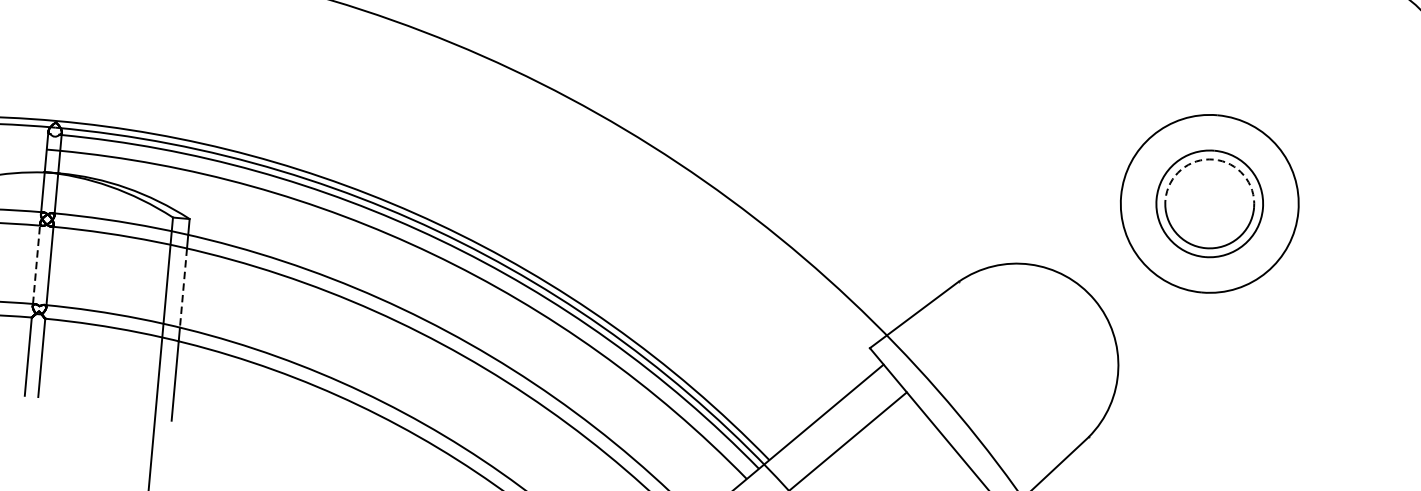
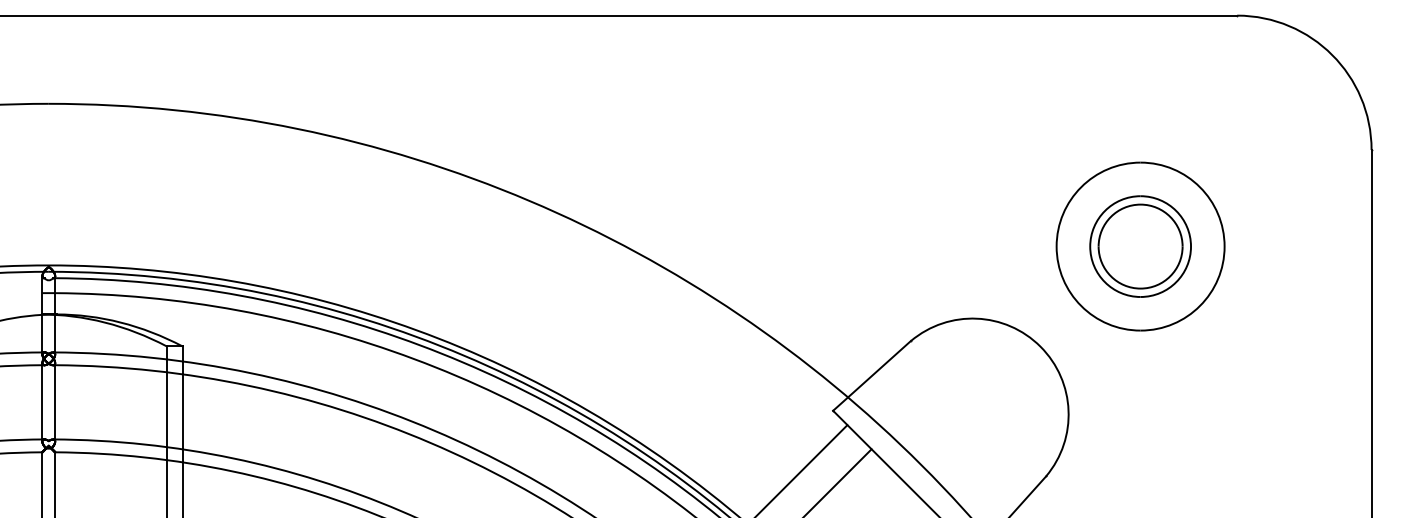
arc: (1213, 159) -> (1140, 204), dashed -> solid
line: (36, 262) -> (42, 400), dashed -> solid
line: (183, 288) -> (182, 412), dashed -> solid

